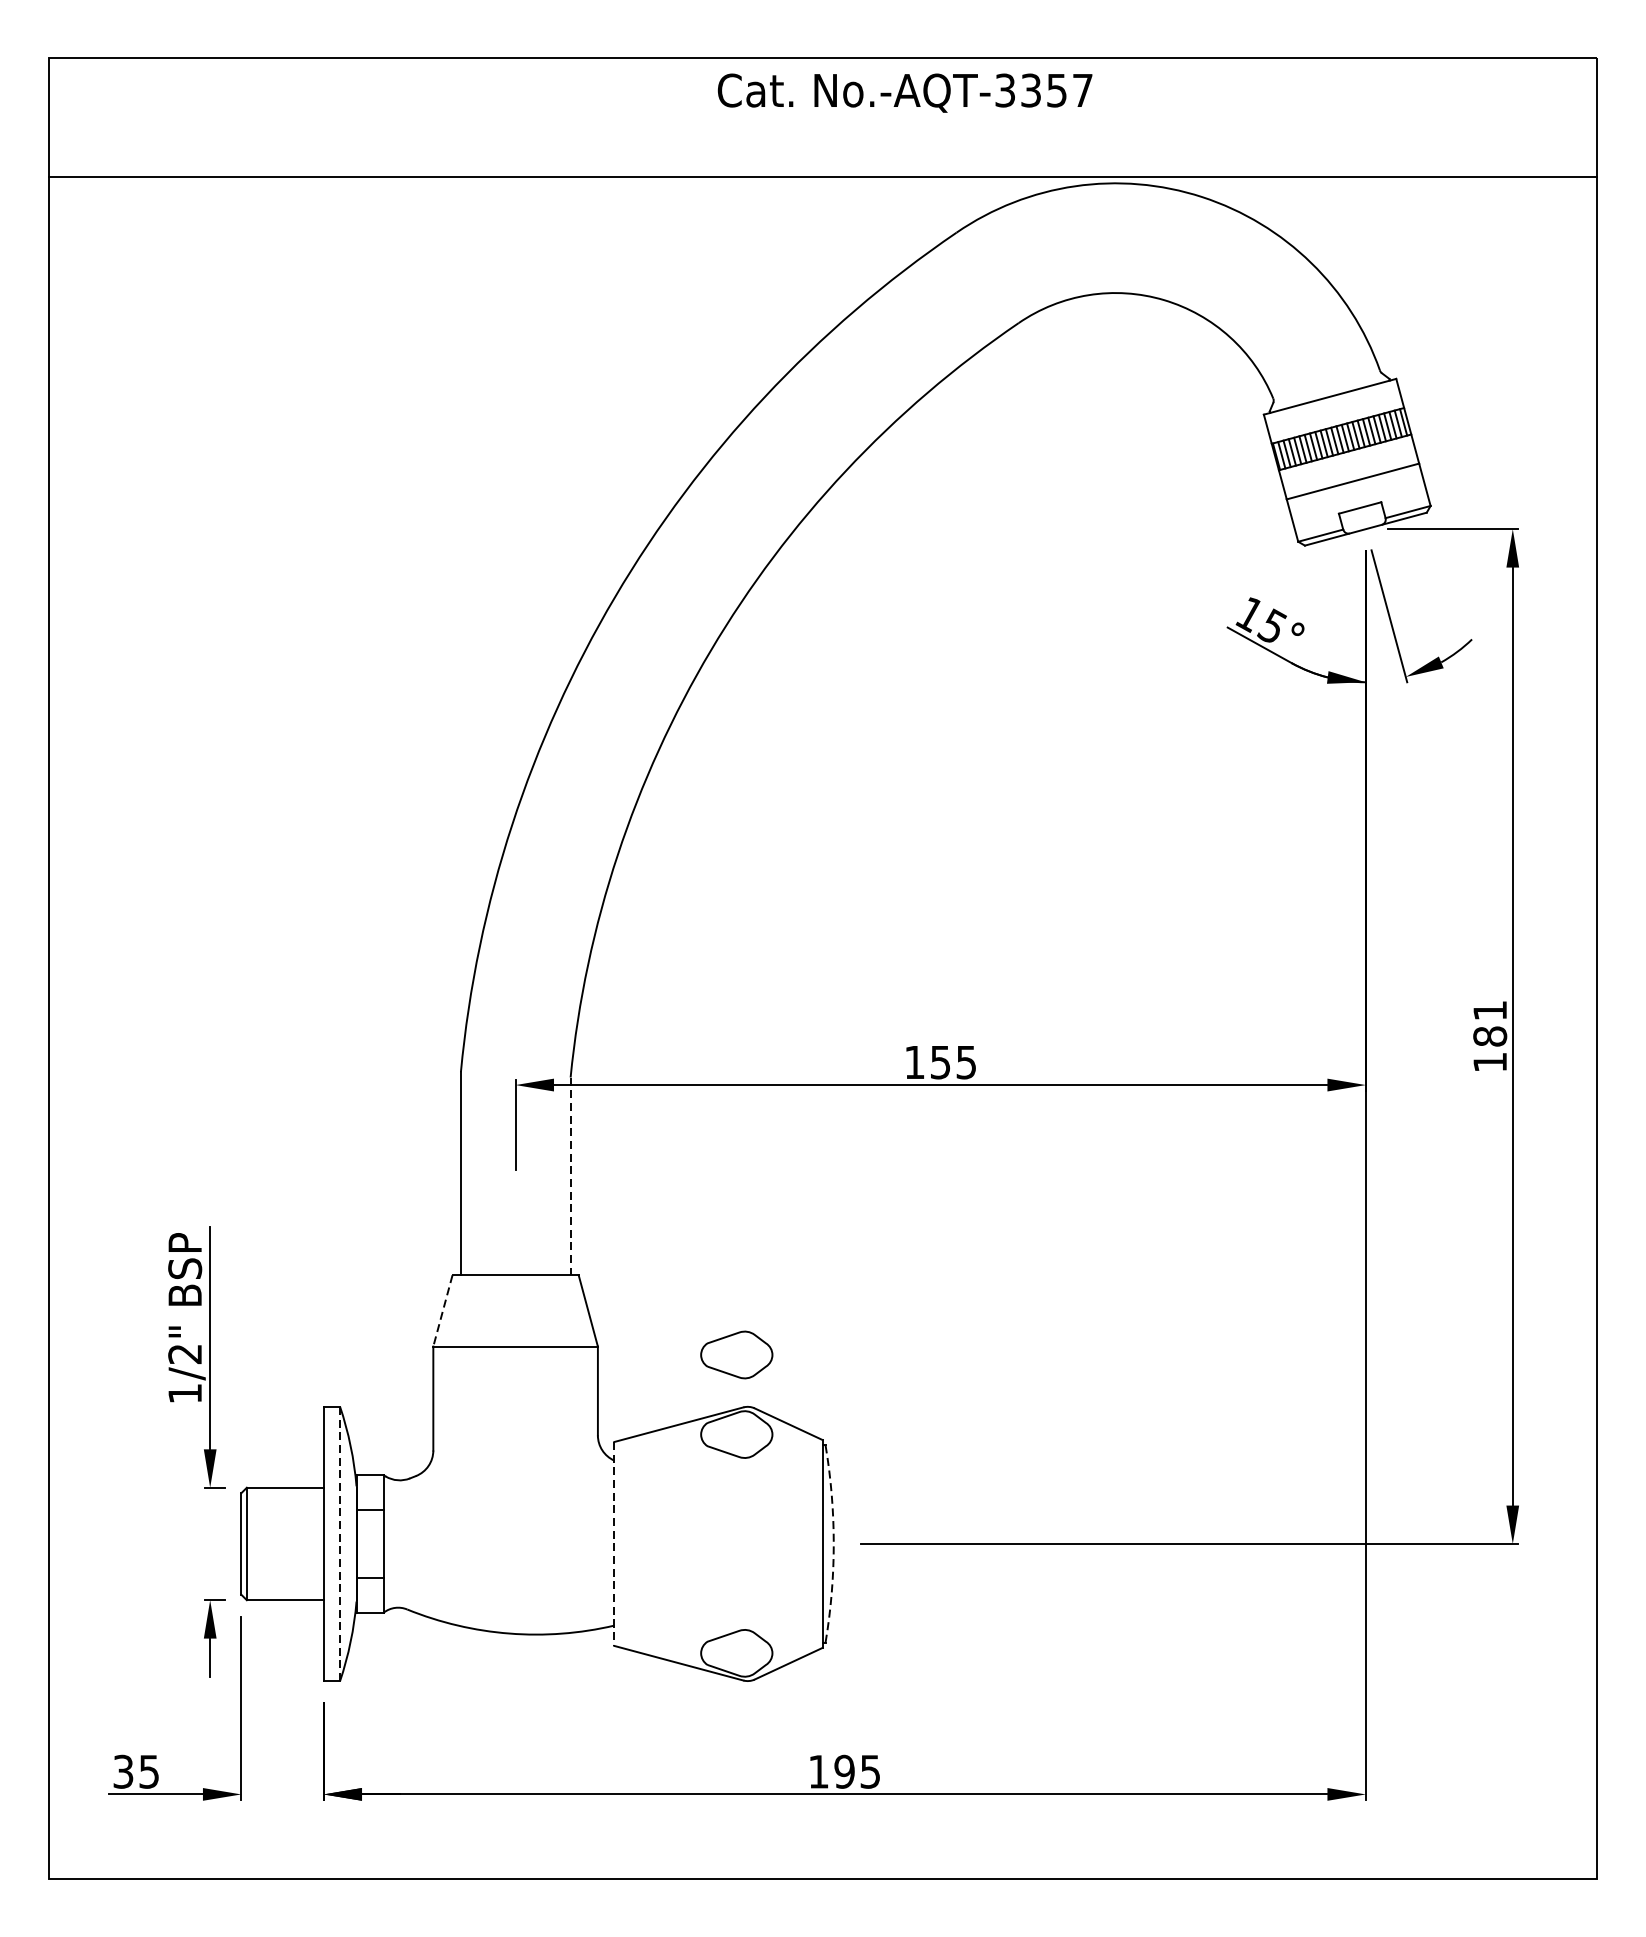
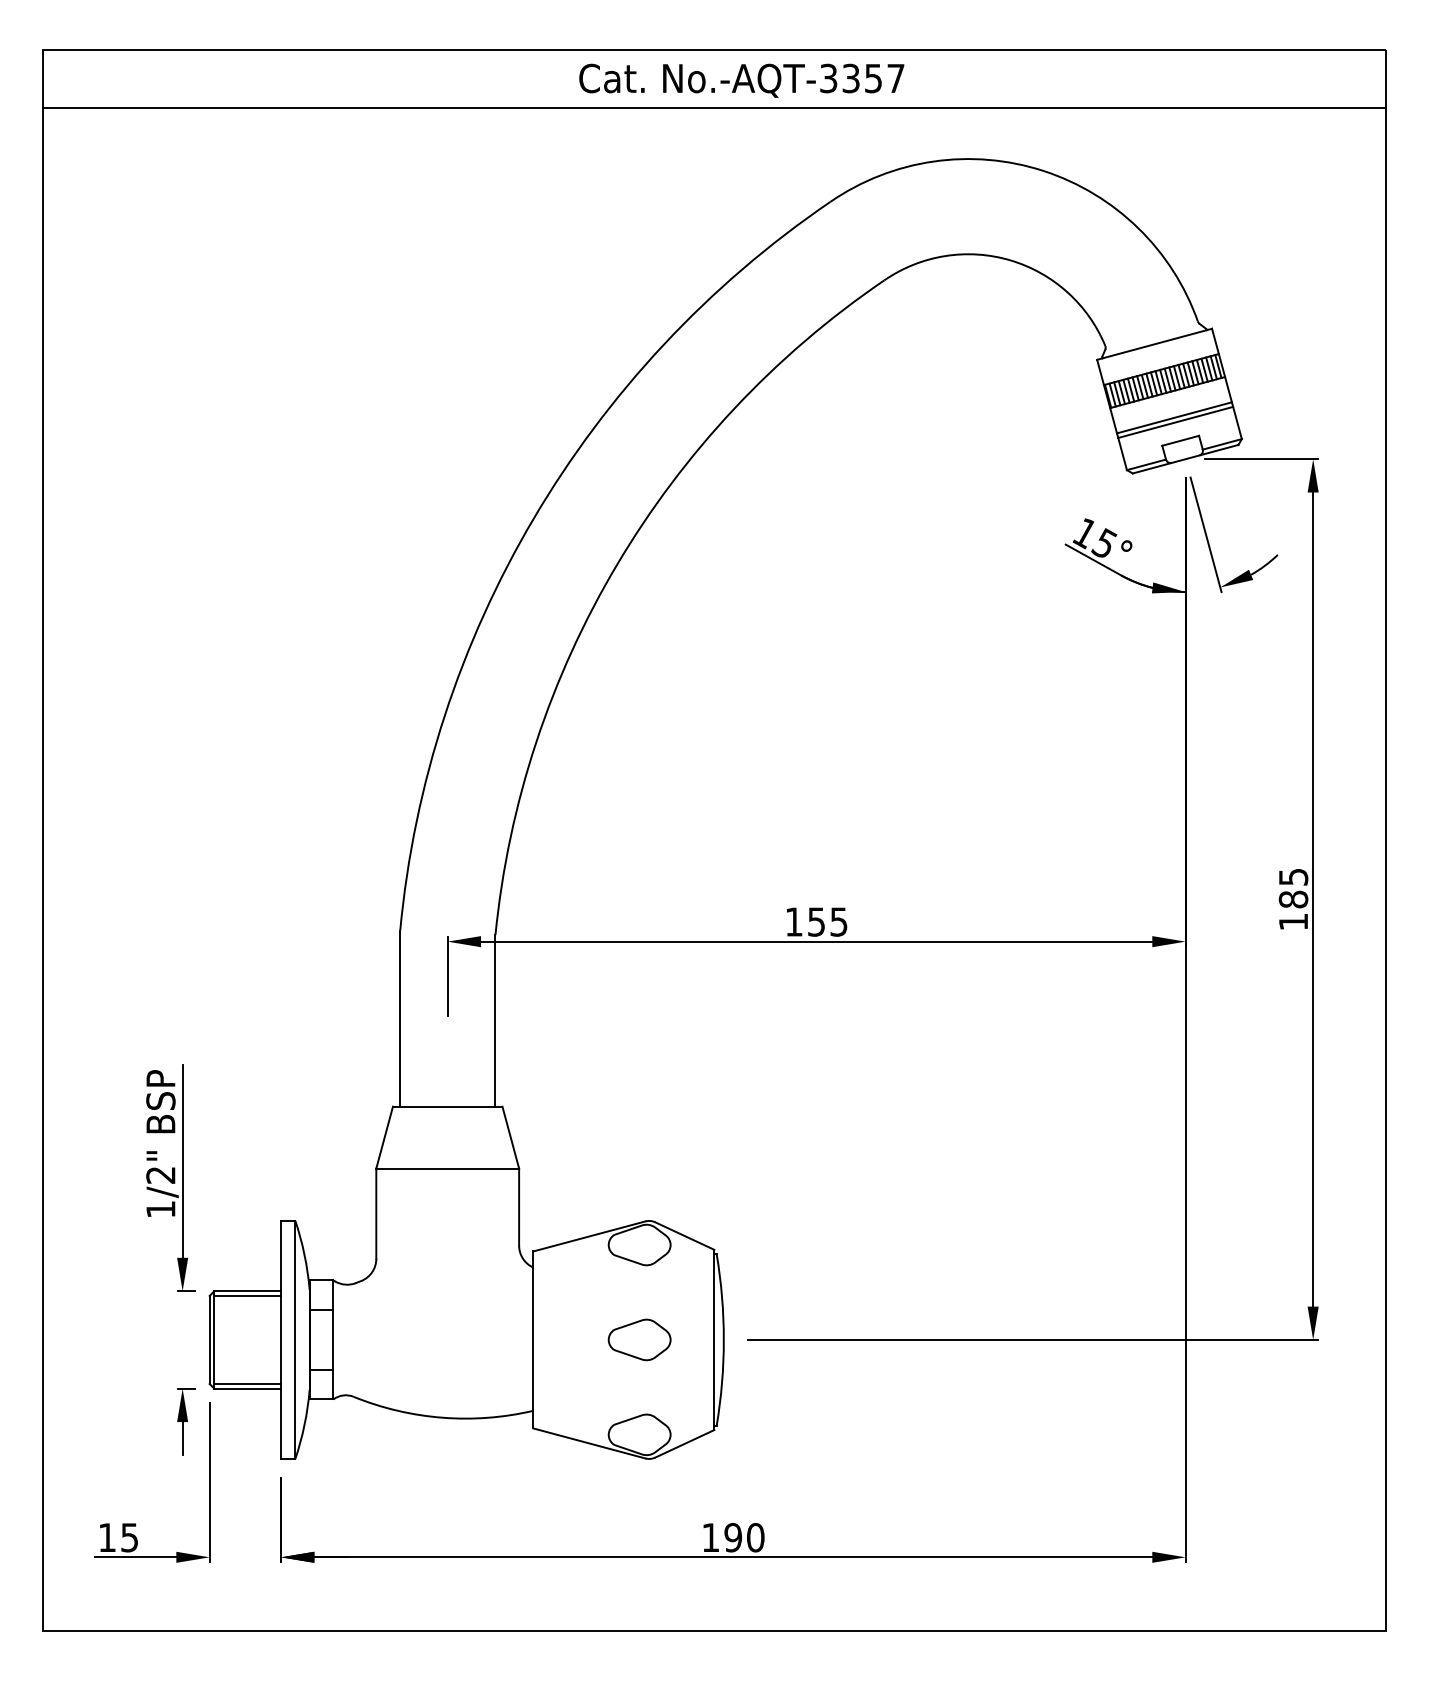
text: (904, 92) -> (741, 80), moved
line: (823, 176) -> (714, 107), moved
line: (1354, 485) -> (1175, 421), added
text: (1490, 1011) -> (1293, 877), 181 -> 185
line: (570, 1175) -> (495, 1020), dashed -> solid
line: (442, 1311) -> (384, 1138), dashed -> solid
part: (736, 1354) -> (639, 1339), moved
line: (284, 1492) -> (247, 1295), added
arc: (833, 1543) -> (723, 1339), dashed -> solid
line: (340, 1544) -> (295, 1340), dashed -> solid
line: (614, 1544) -> (533, 1340), dashed -> solid
line: (284, 1594) -> (247, 1383), added
text: (123, 1771) -> (107, 1537), 35 -> 15
text: (870, 1771) -> (755, 1537), 195 -> 190

